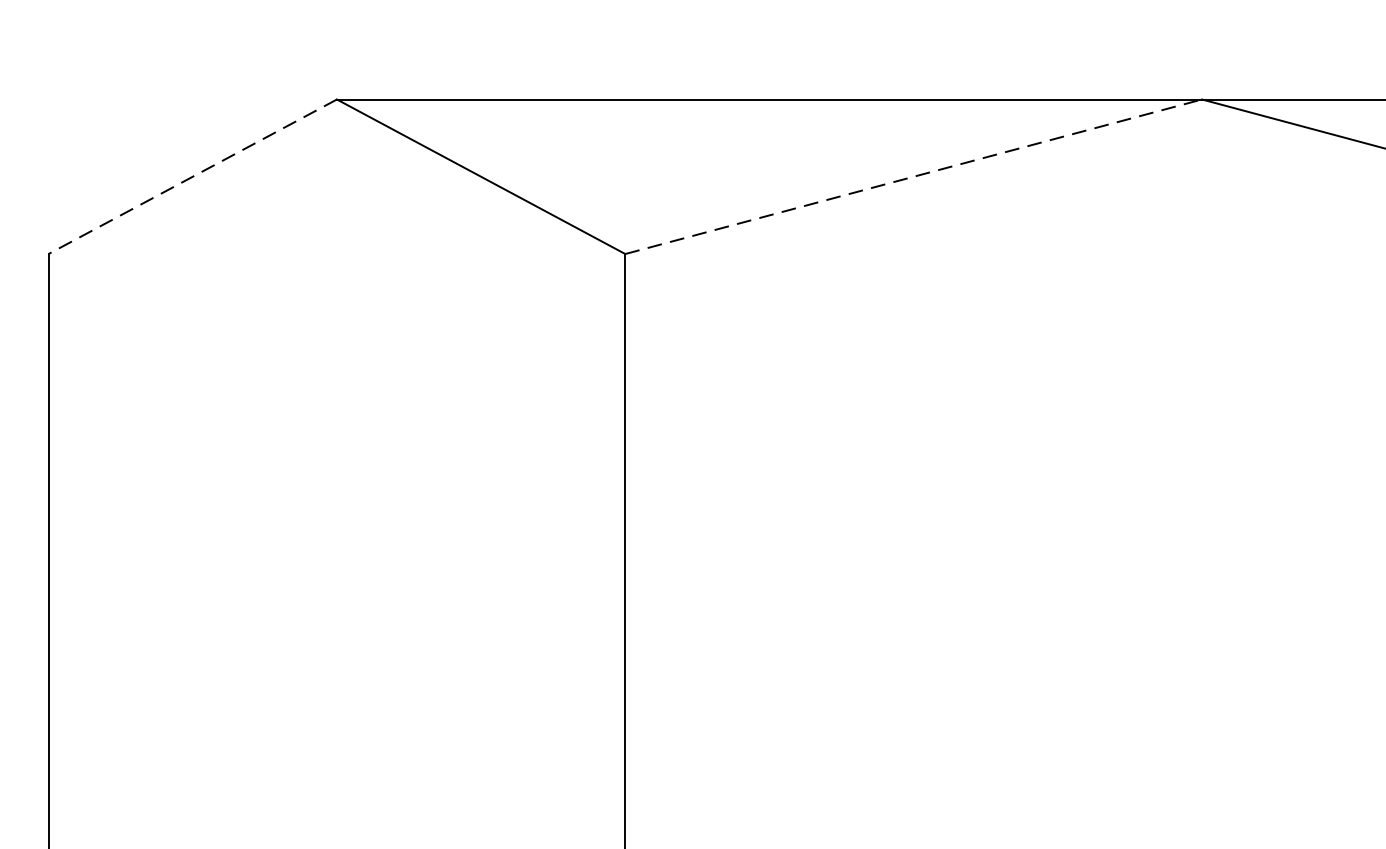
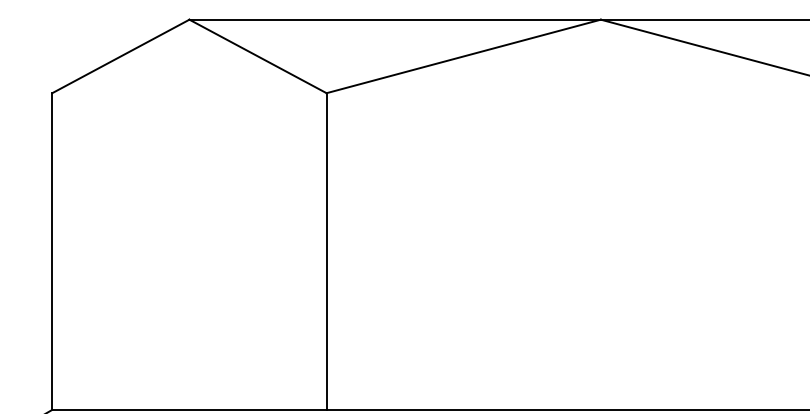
line: (191, 176) -> (120, 56), dashed -> solid
line: (913, 176) -> (463, 56), dashed -> solid

